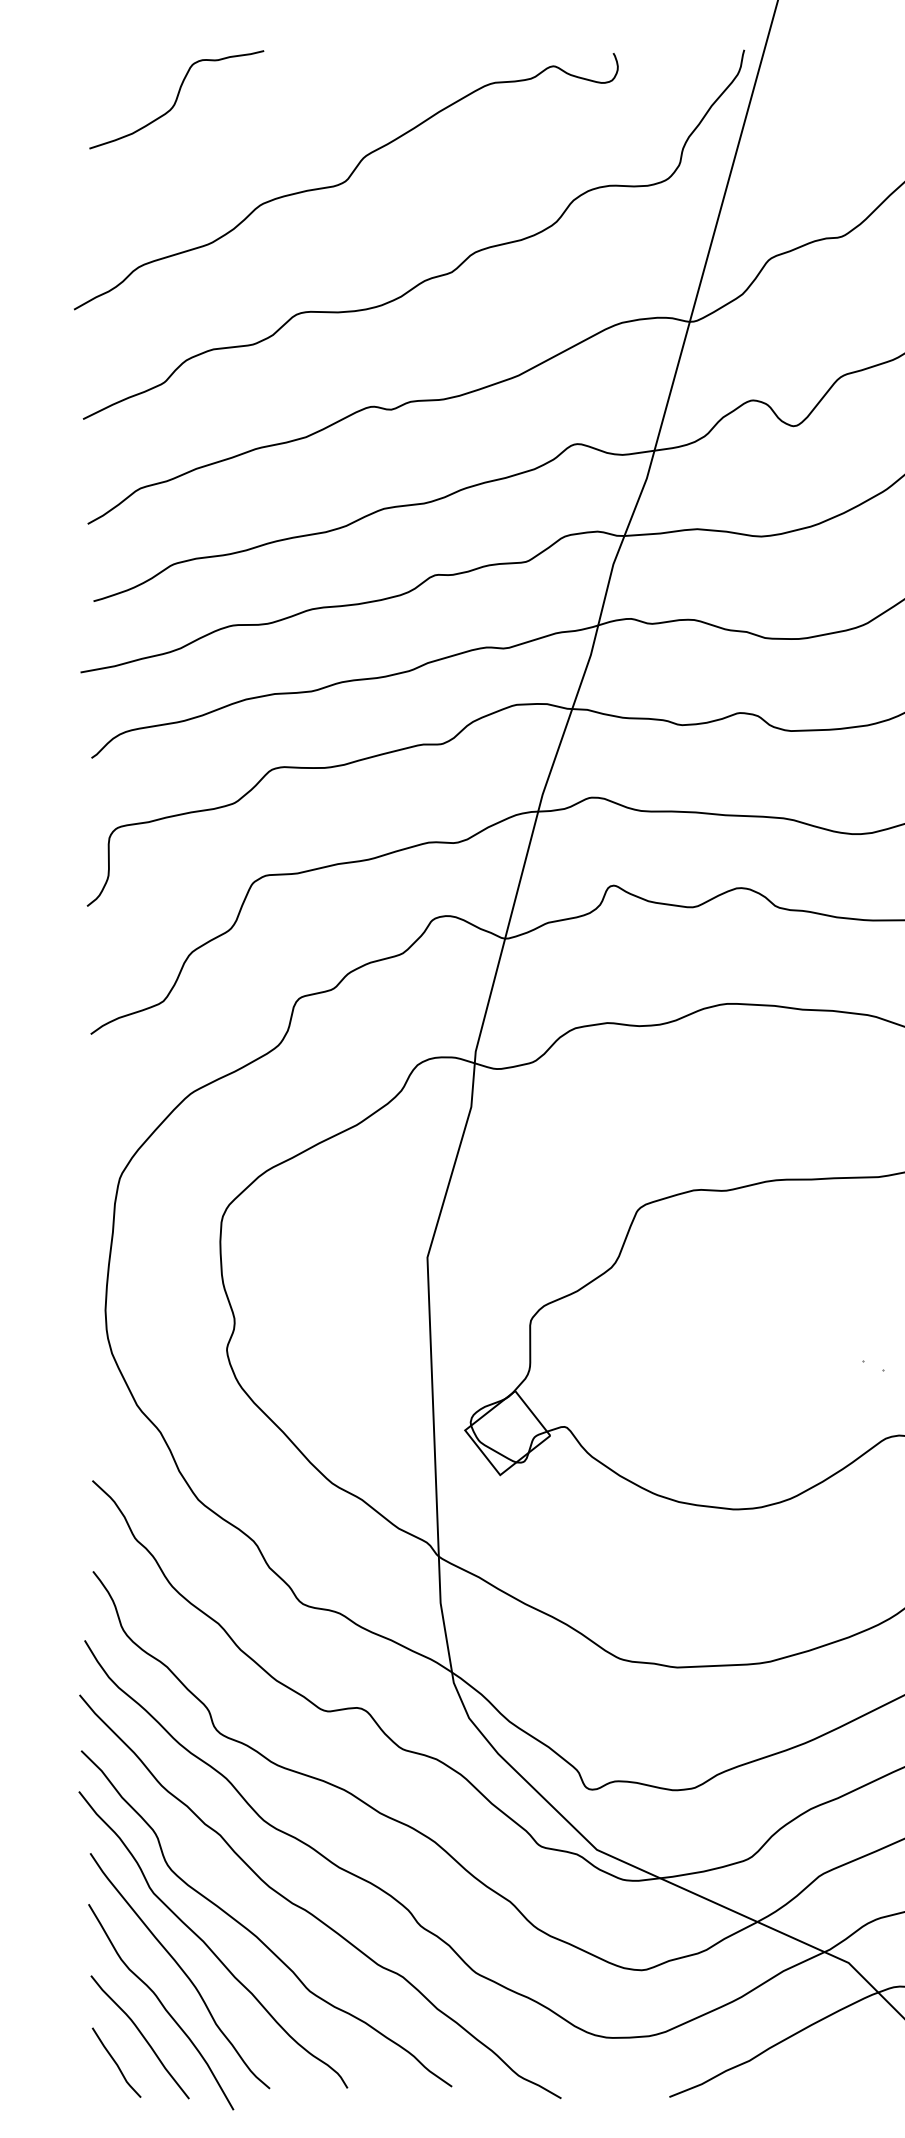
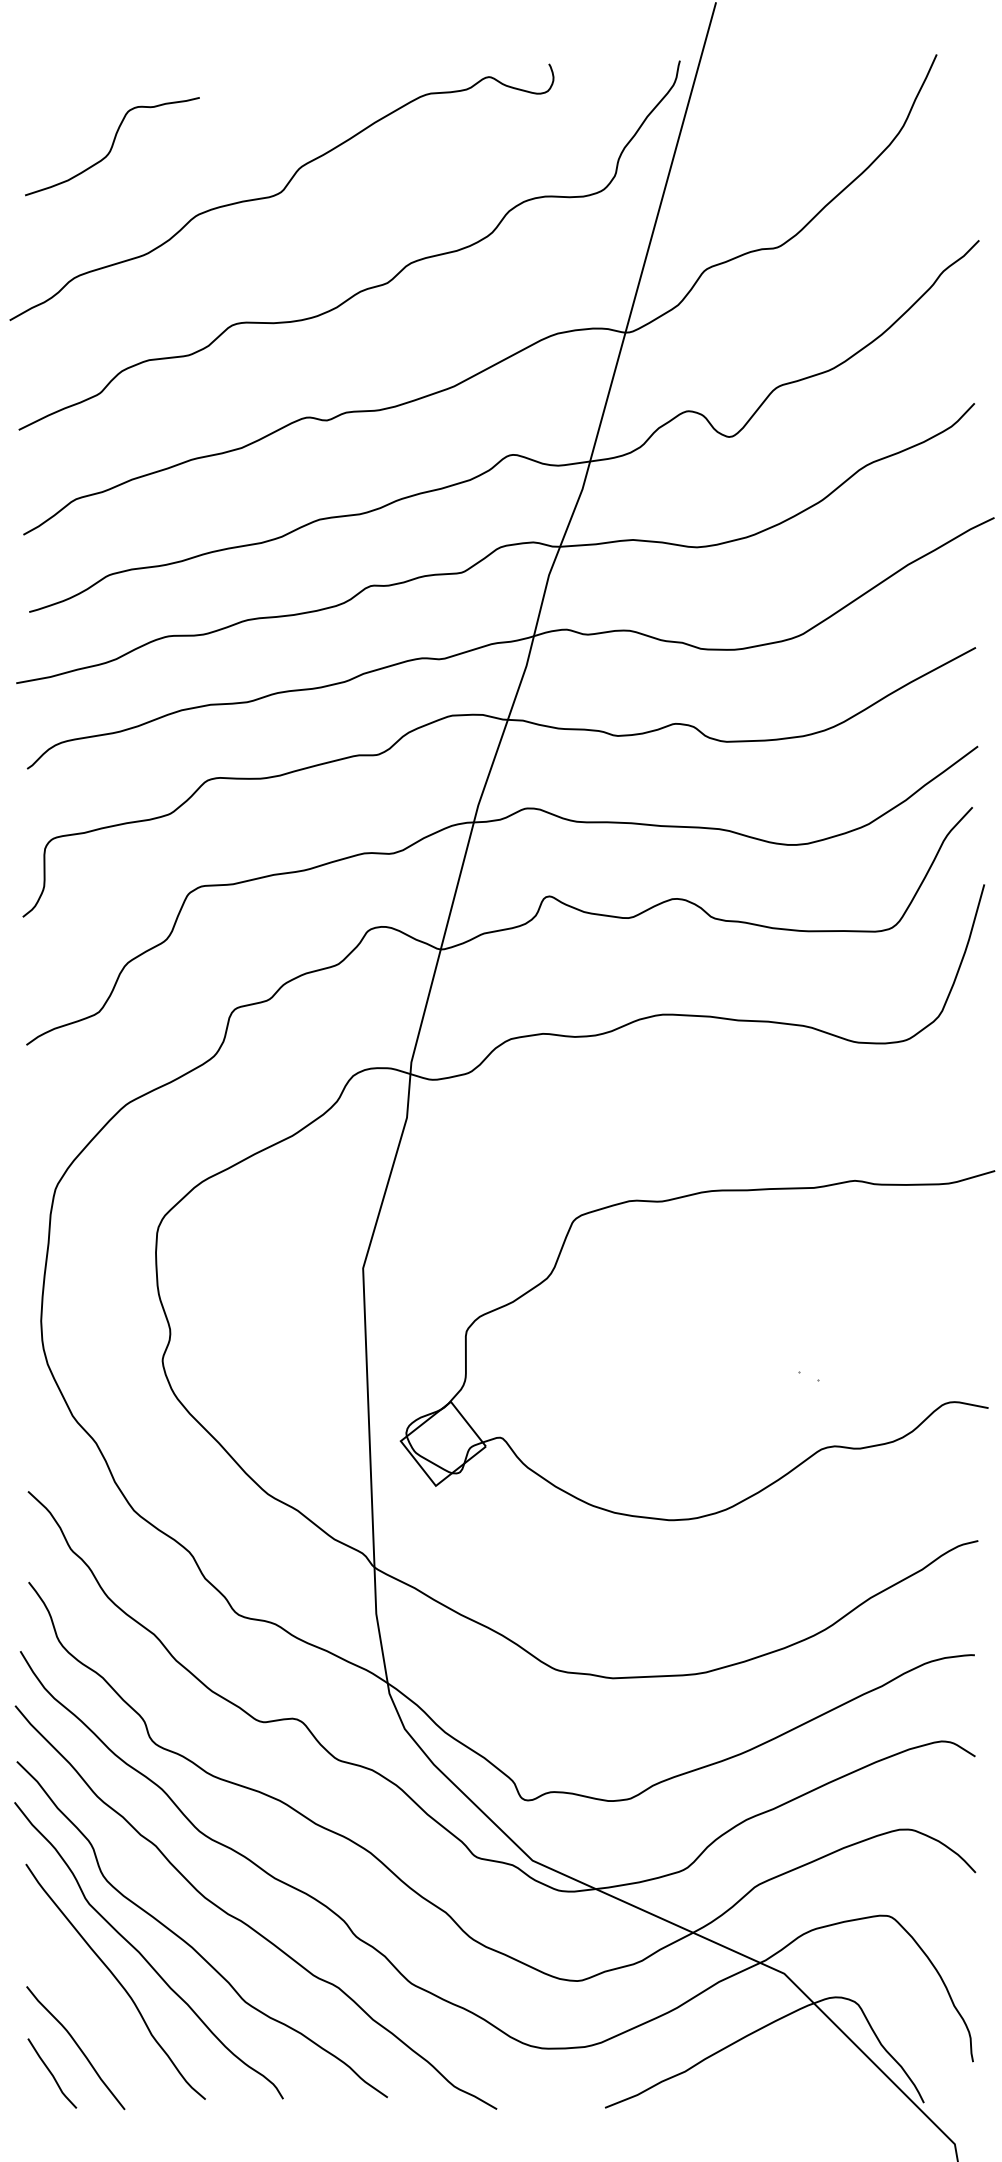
curve: (176, 99) -> (112, 146), moved
curve: (161, 2005) -> (97, 2016), removed

